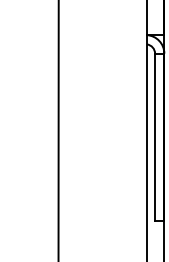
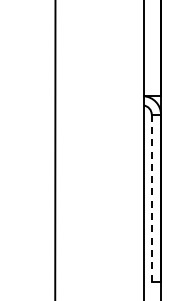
line: (154, 137) -> (151, 198), solid -> dashed

